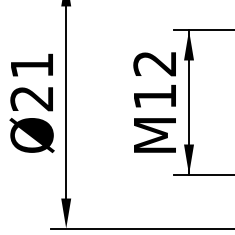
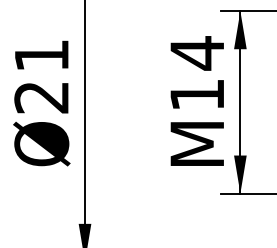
text: (154, 63) -> (196, 53), M12 -> M14

